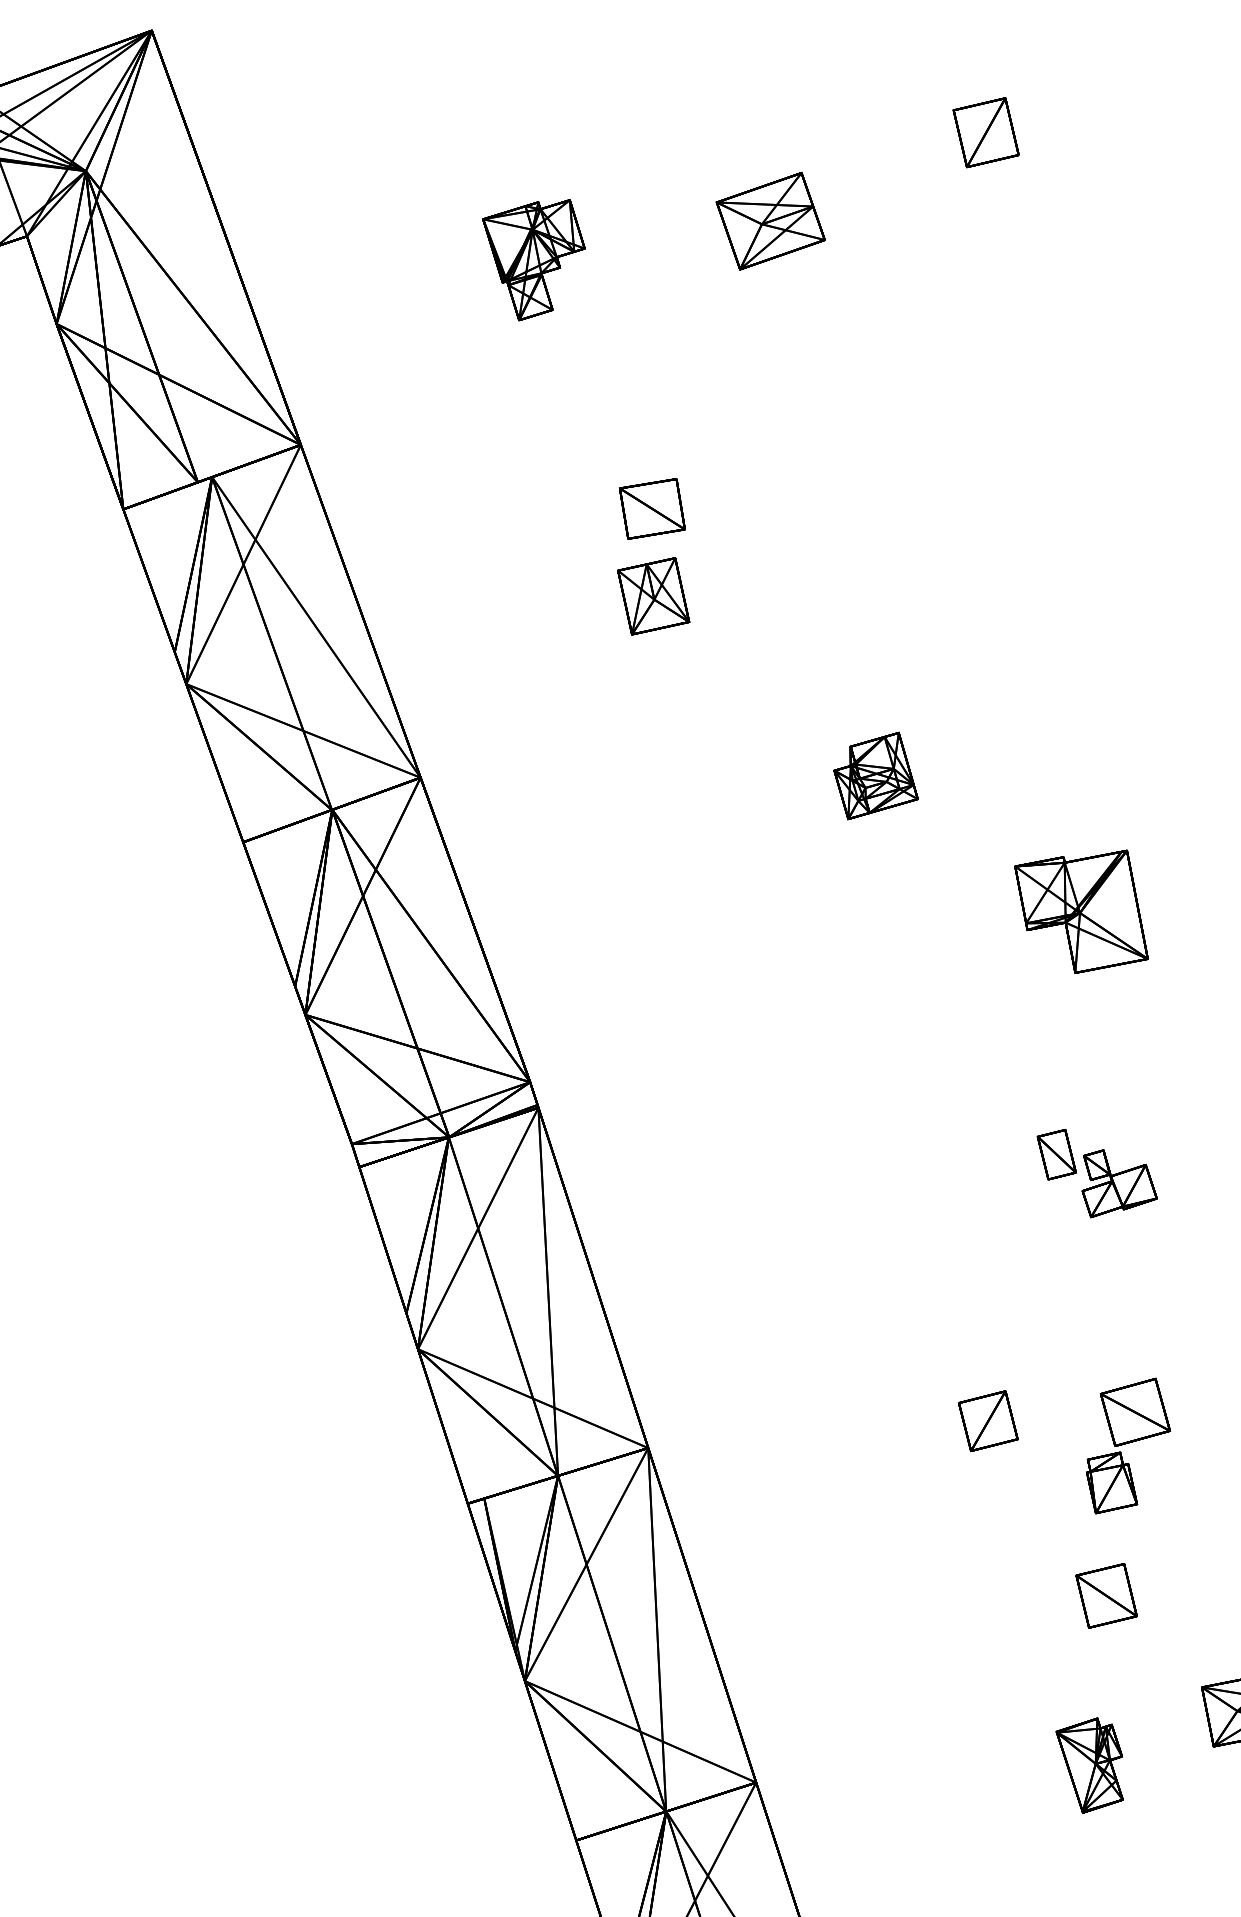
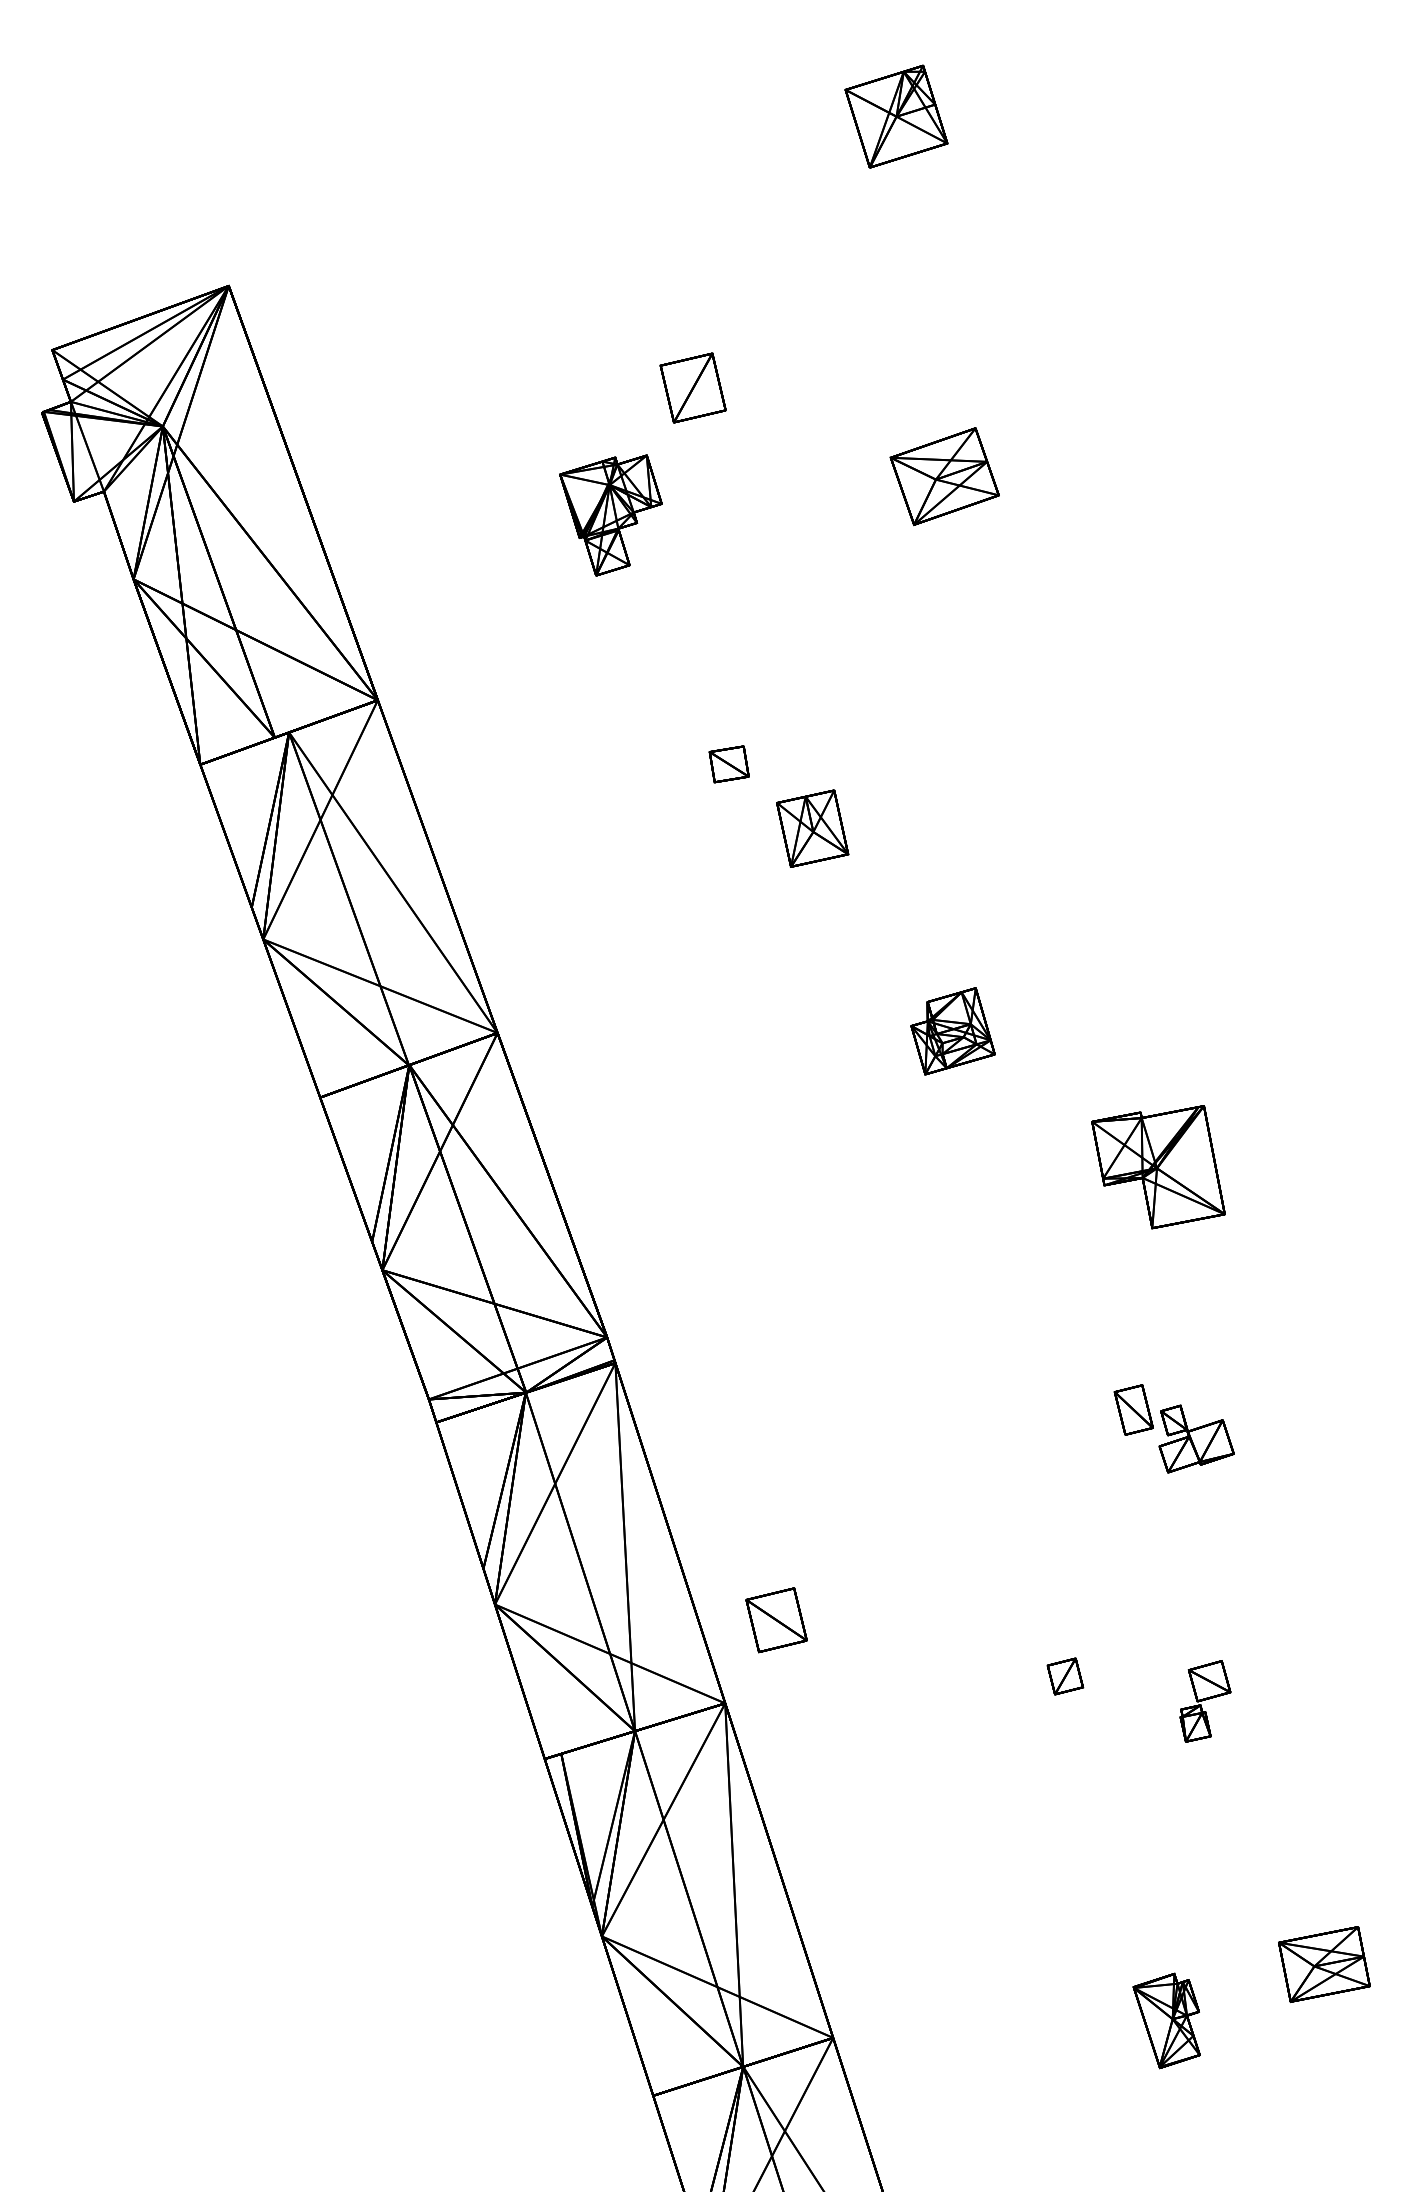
part: (985, 132) -> (692, 387), moved
part: (770, 221) -> (944, 476), moved
part: (651, 509) -> (728, 764), size x0.6
part: (653, 596) -> (812, 828), moved
part: (988, 1421) -> (1065, 1676), size x0.6
part: (1128, 1446) -> (1205, 1701), size x0.6
part: (1106, 1596) -> (776, 1620), moved

